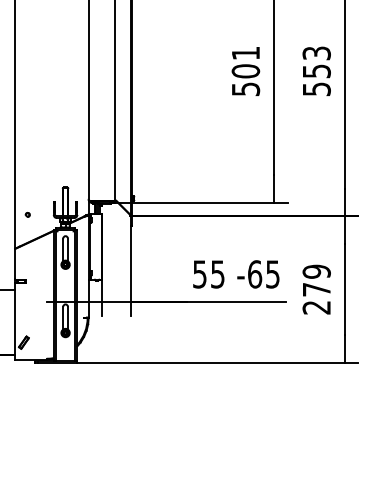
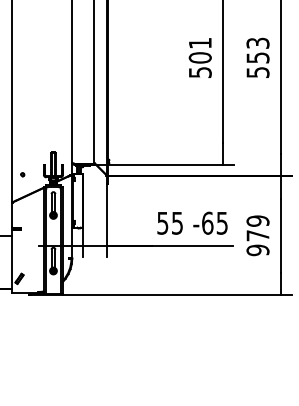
text: (316, 307) -> (257, 250), 279 -> 979

